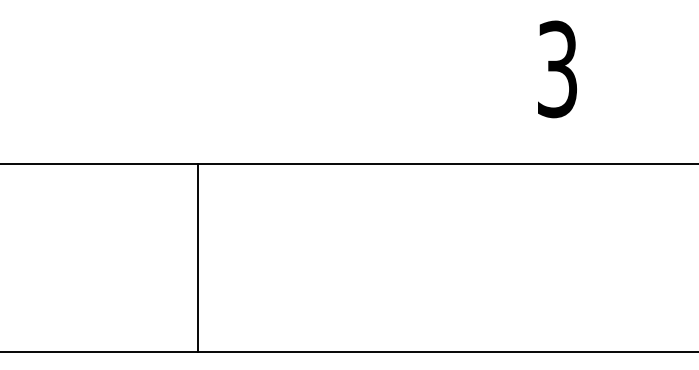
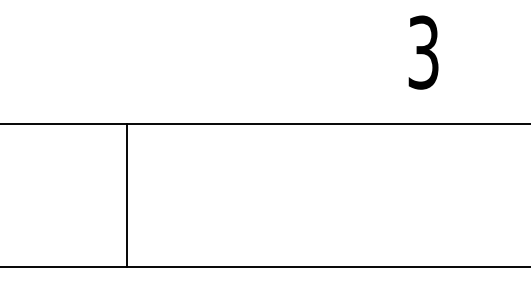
line: (198, 257) -> (127, 195), moved

